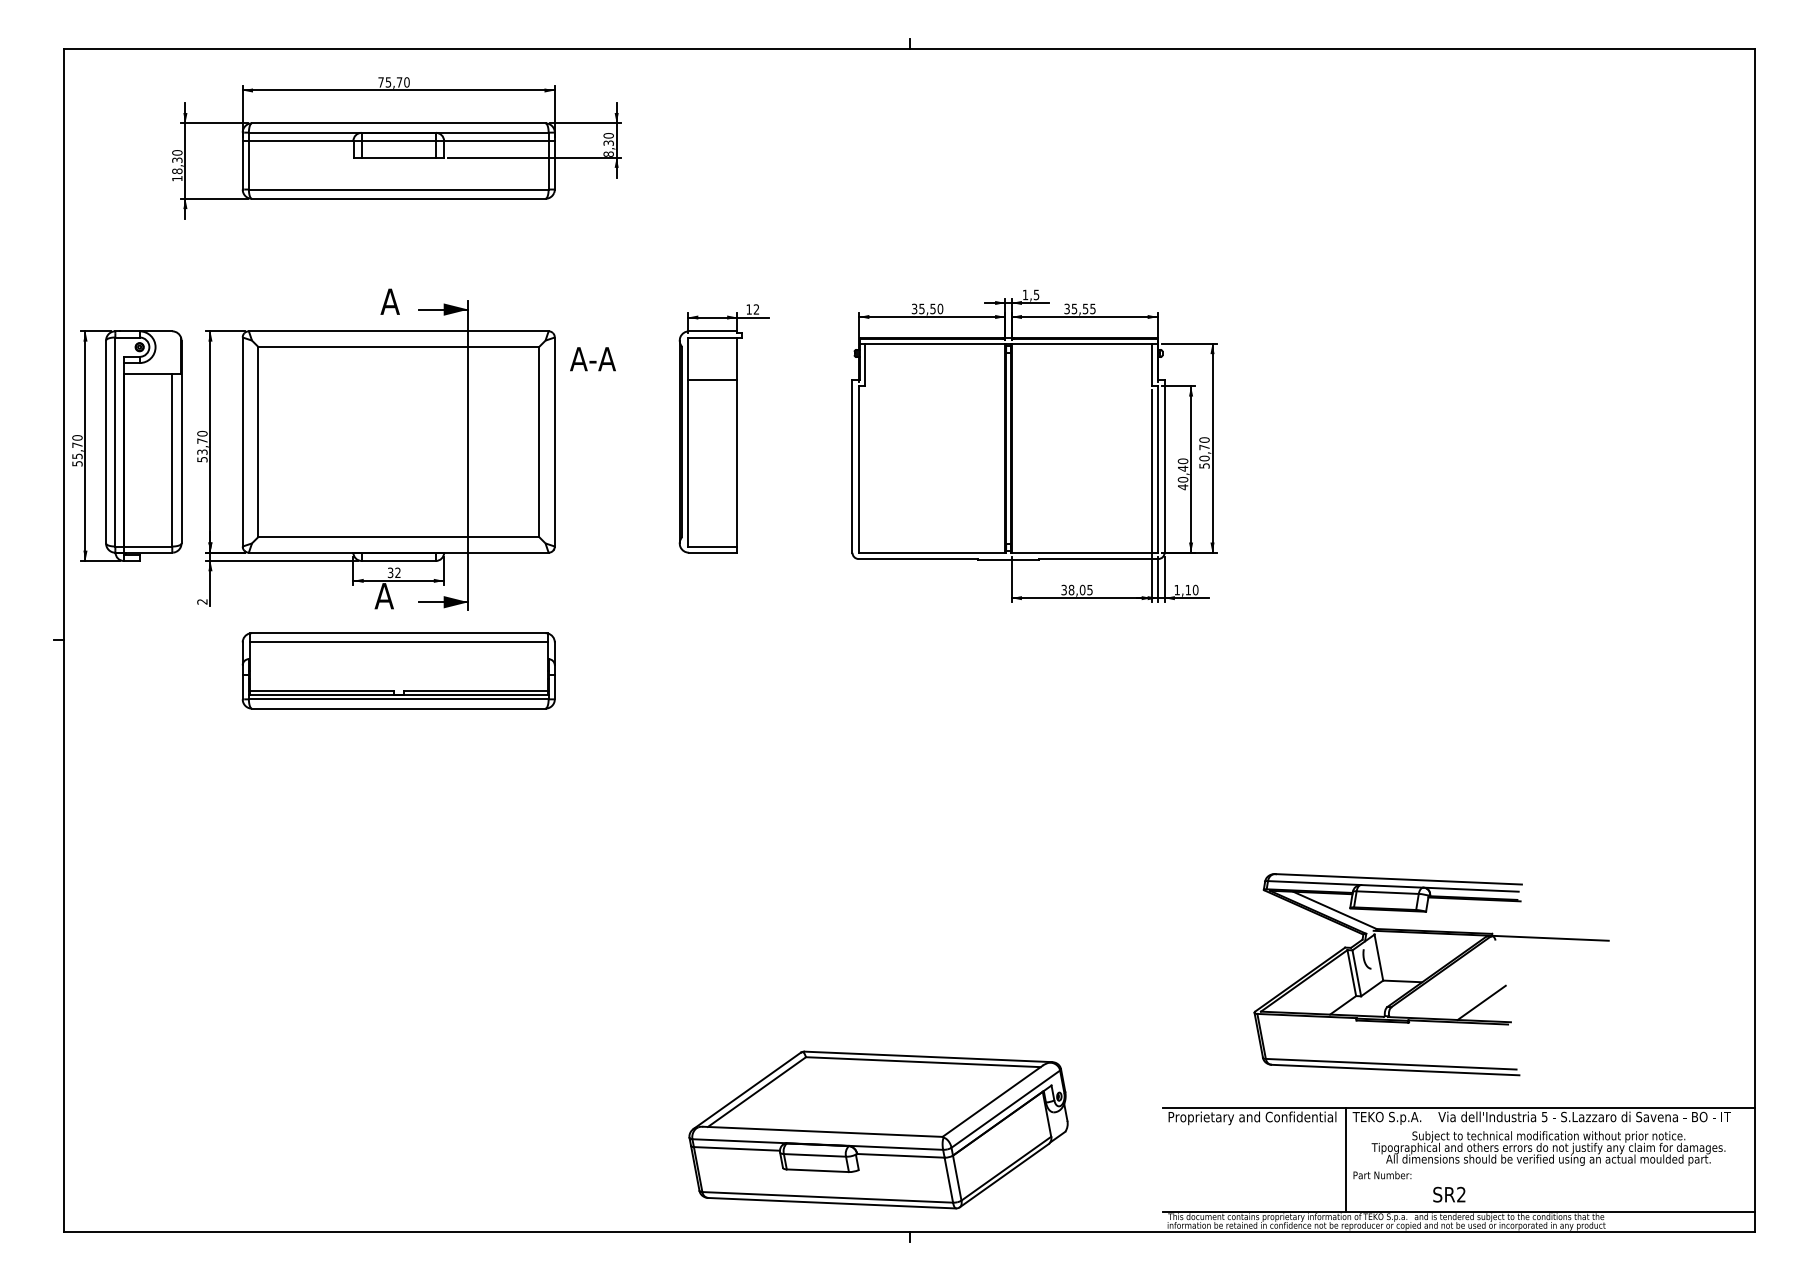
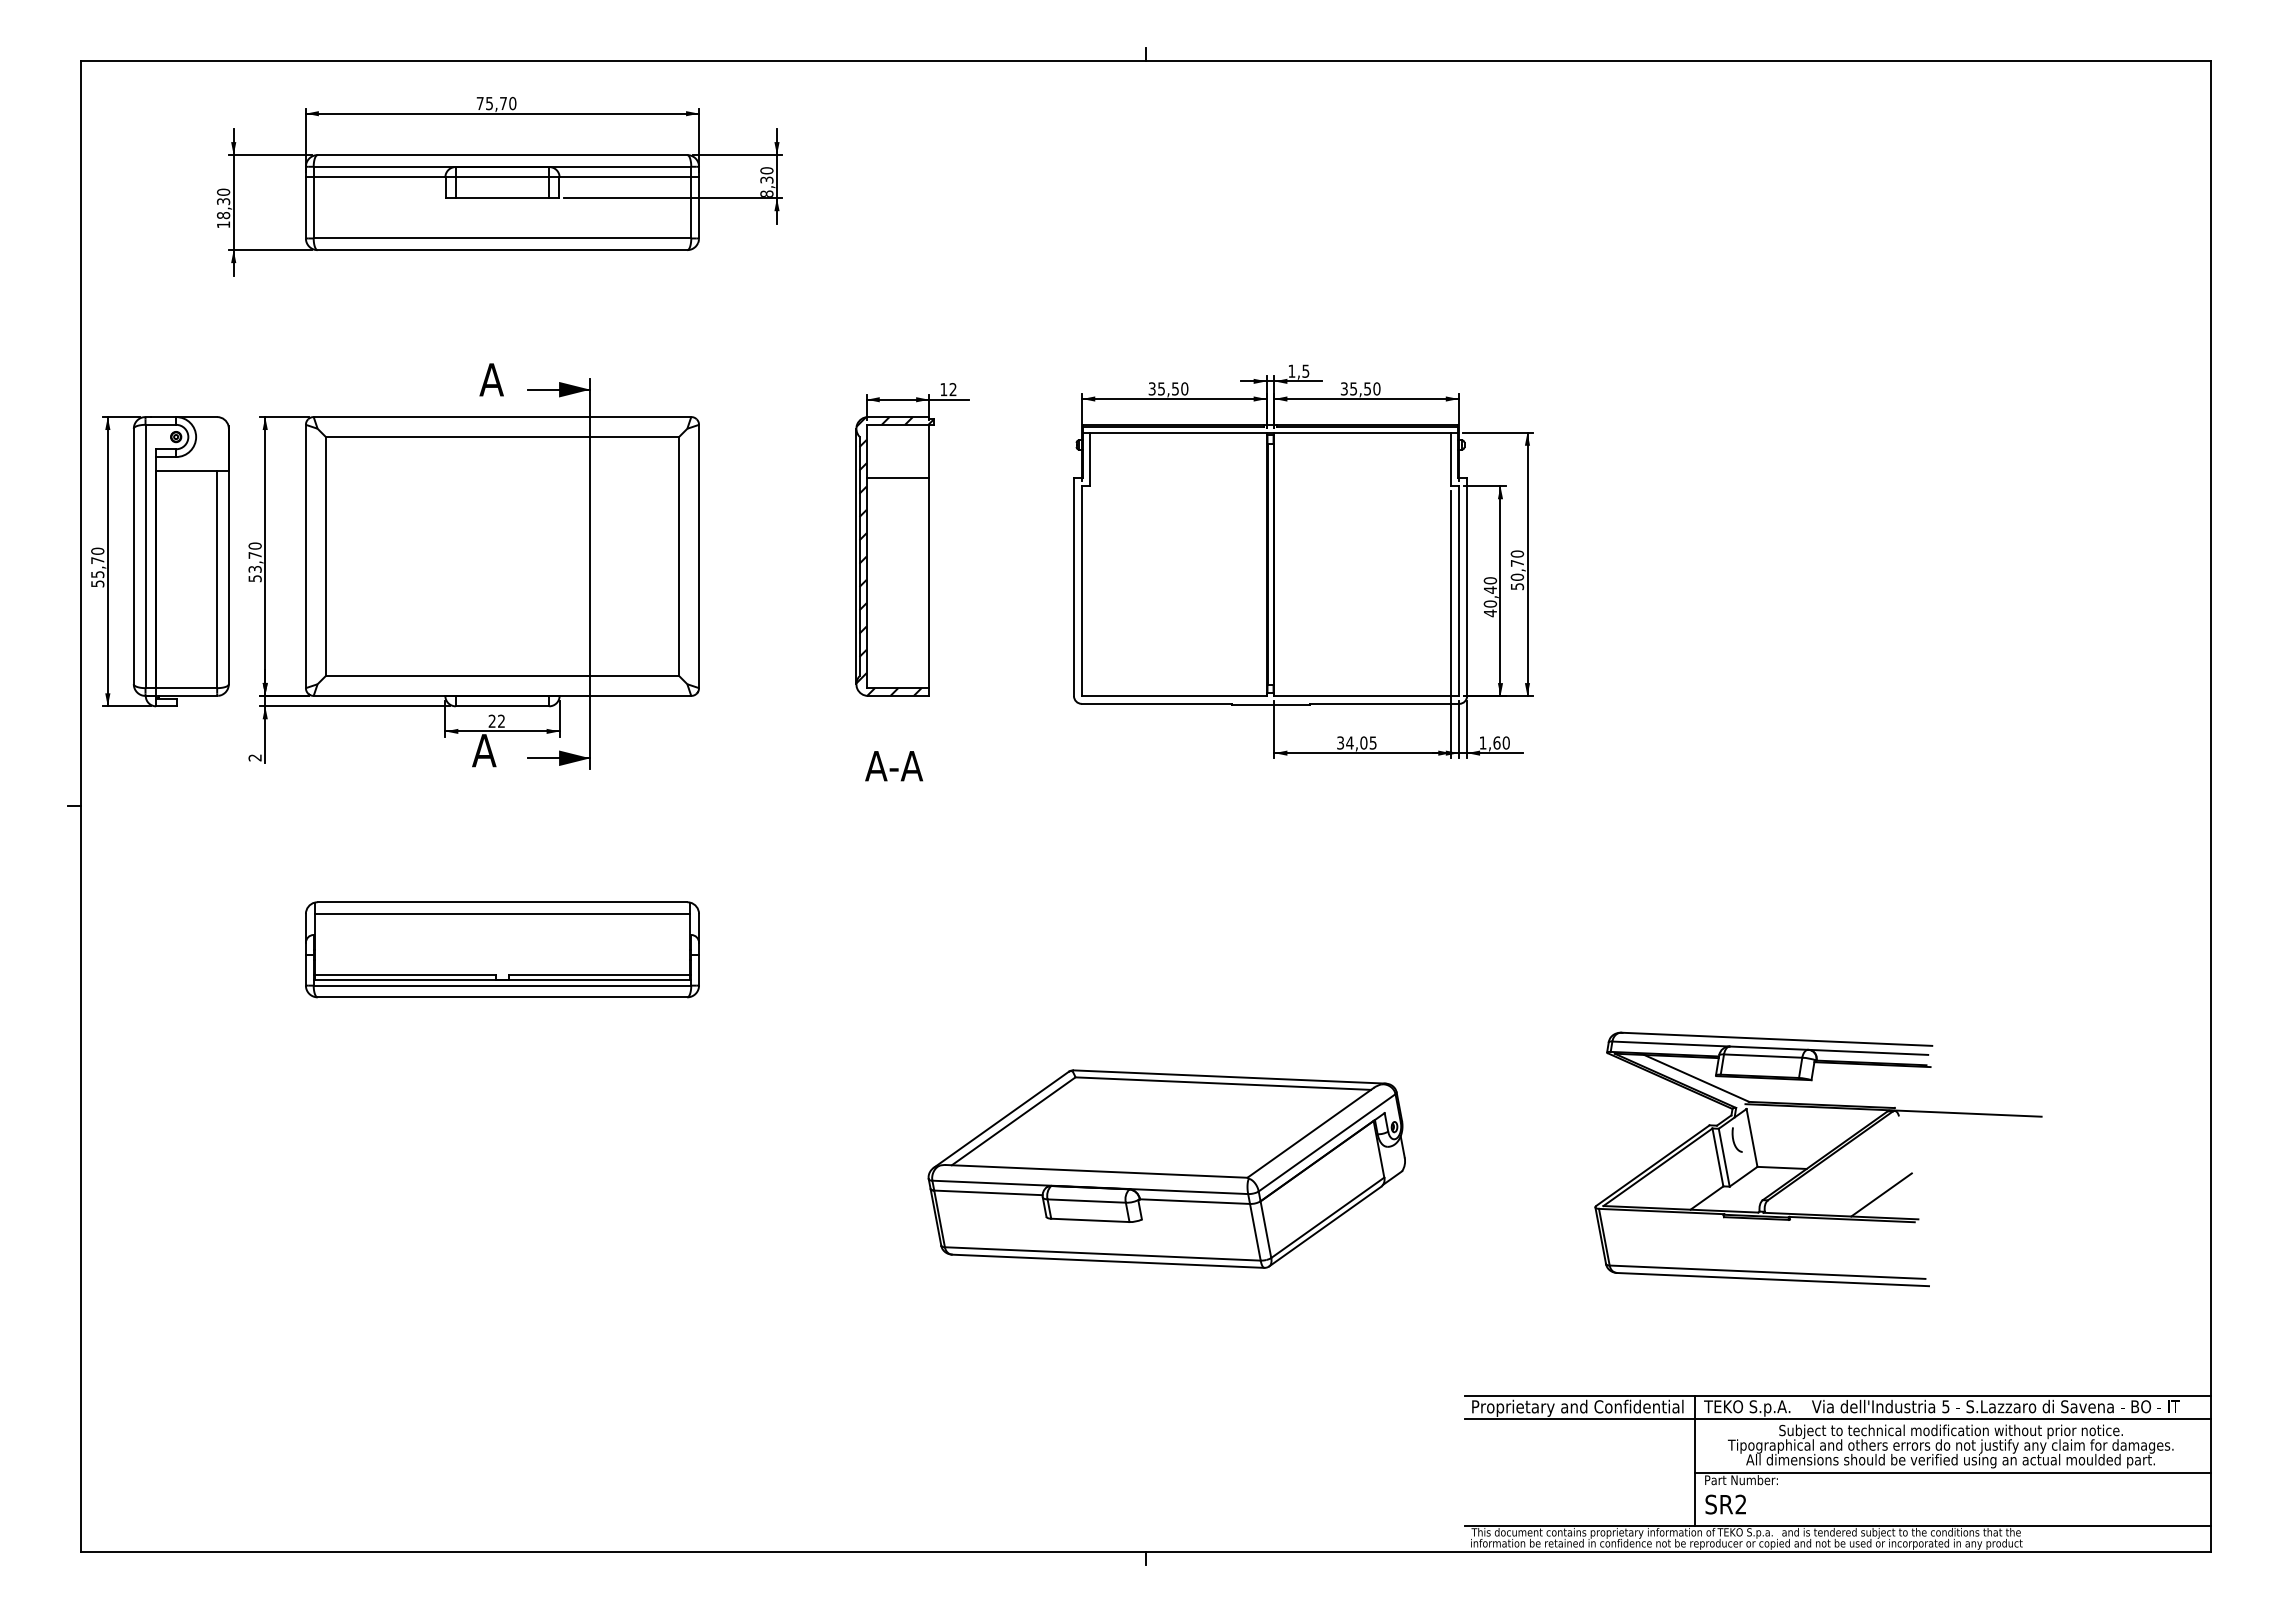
text: (1092, 308) -> (1376, 388), 35,55 -> 35,50
text: (592, 359) -> (893, 766), moved
hatch: (710, 442) -> (895, 556), added
text: (390, 573) -> (491, 721), 32 -> 22
text: (1071, 589) -> (1349, 742), 38,05 -> 34,05
text: (1187, 589) -> (1496, 742), 1,10 -> 1,60
part: (398, 670) -> (502, 949), moved
part: (1431, 974) -> (1818, 1159), moved
line: (1458, 1127) -> (1837, 1419), added
part: (878, 1129) -> (1166, 1168), moved
line: (1549, 1169) -> (1952, 1472), added
text: (1449, 1194) -> (1725, 1504), moved

